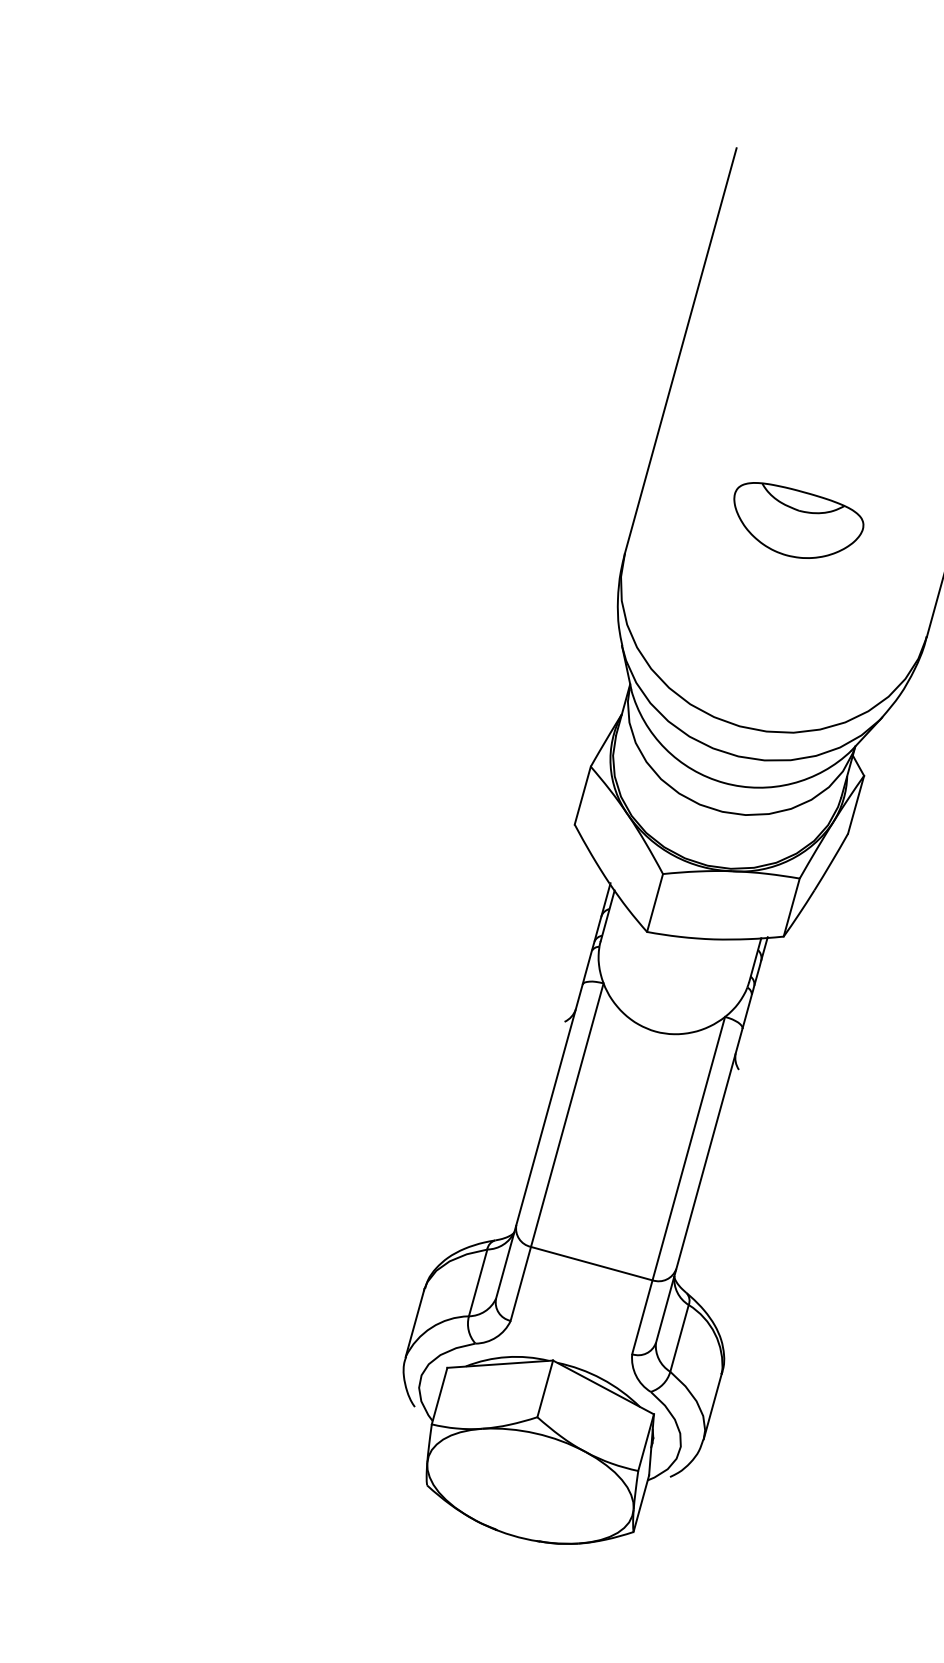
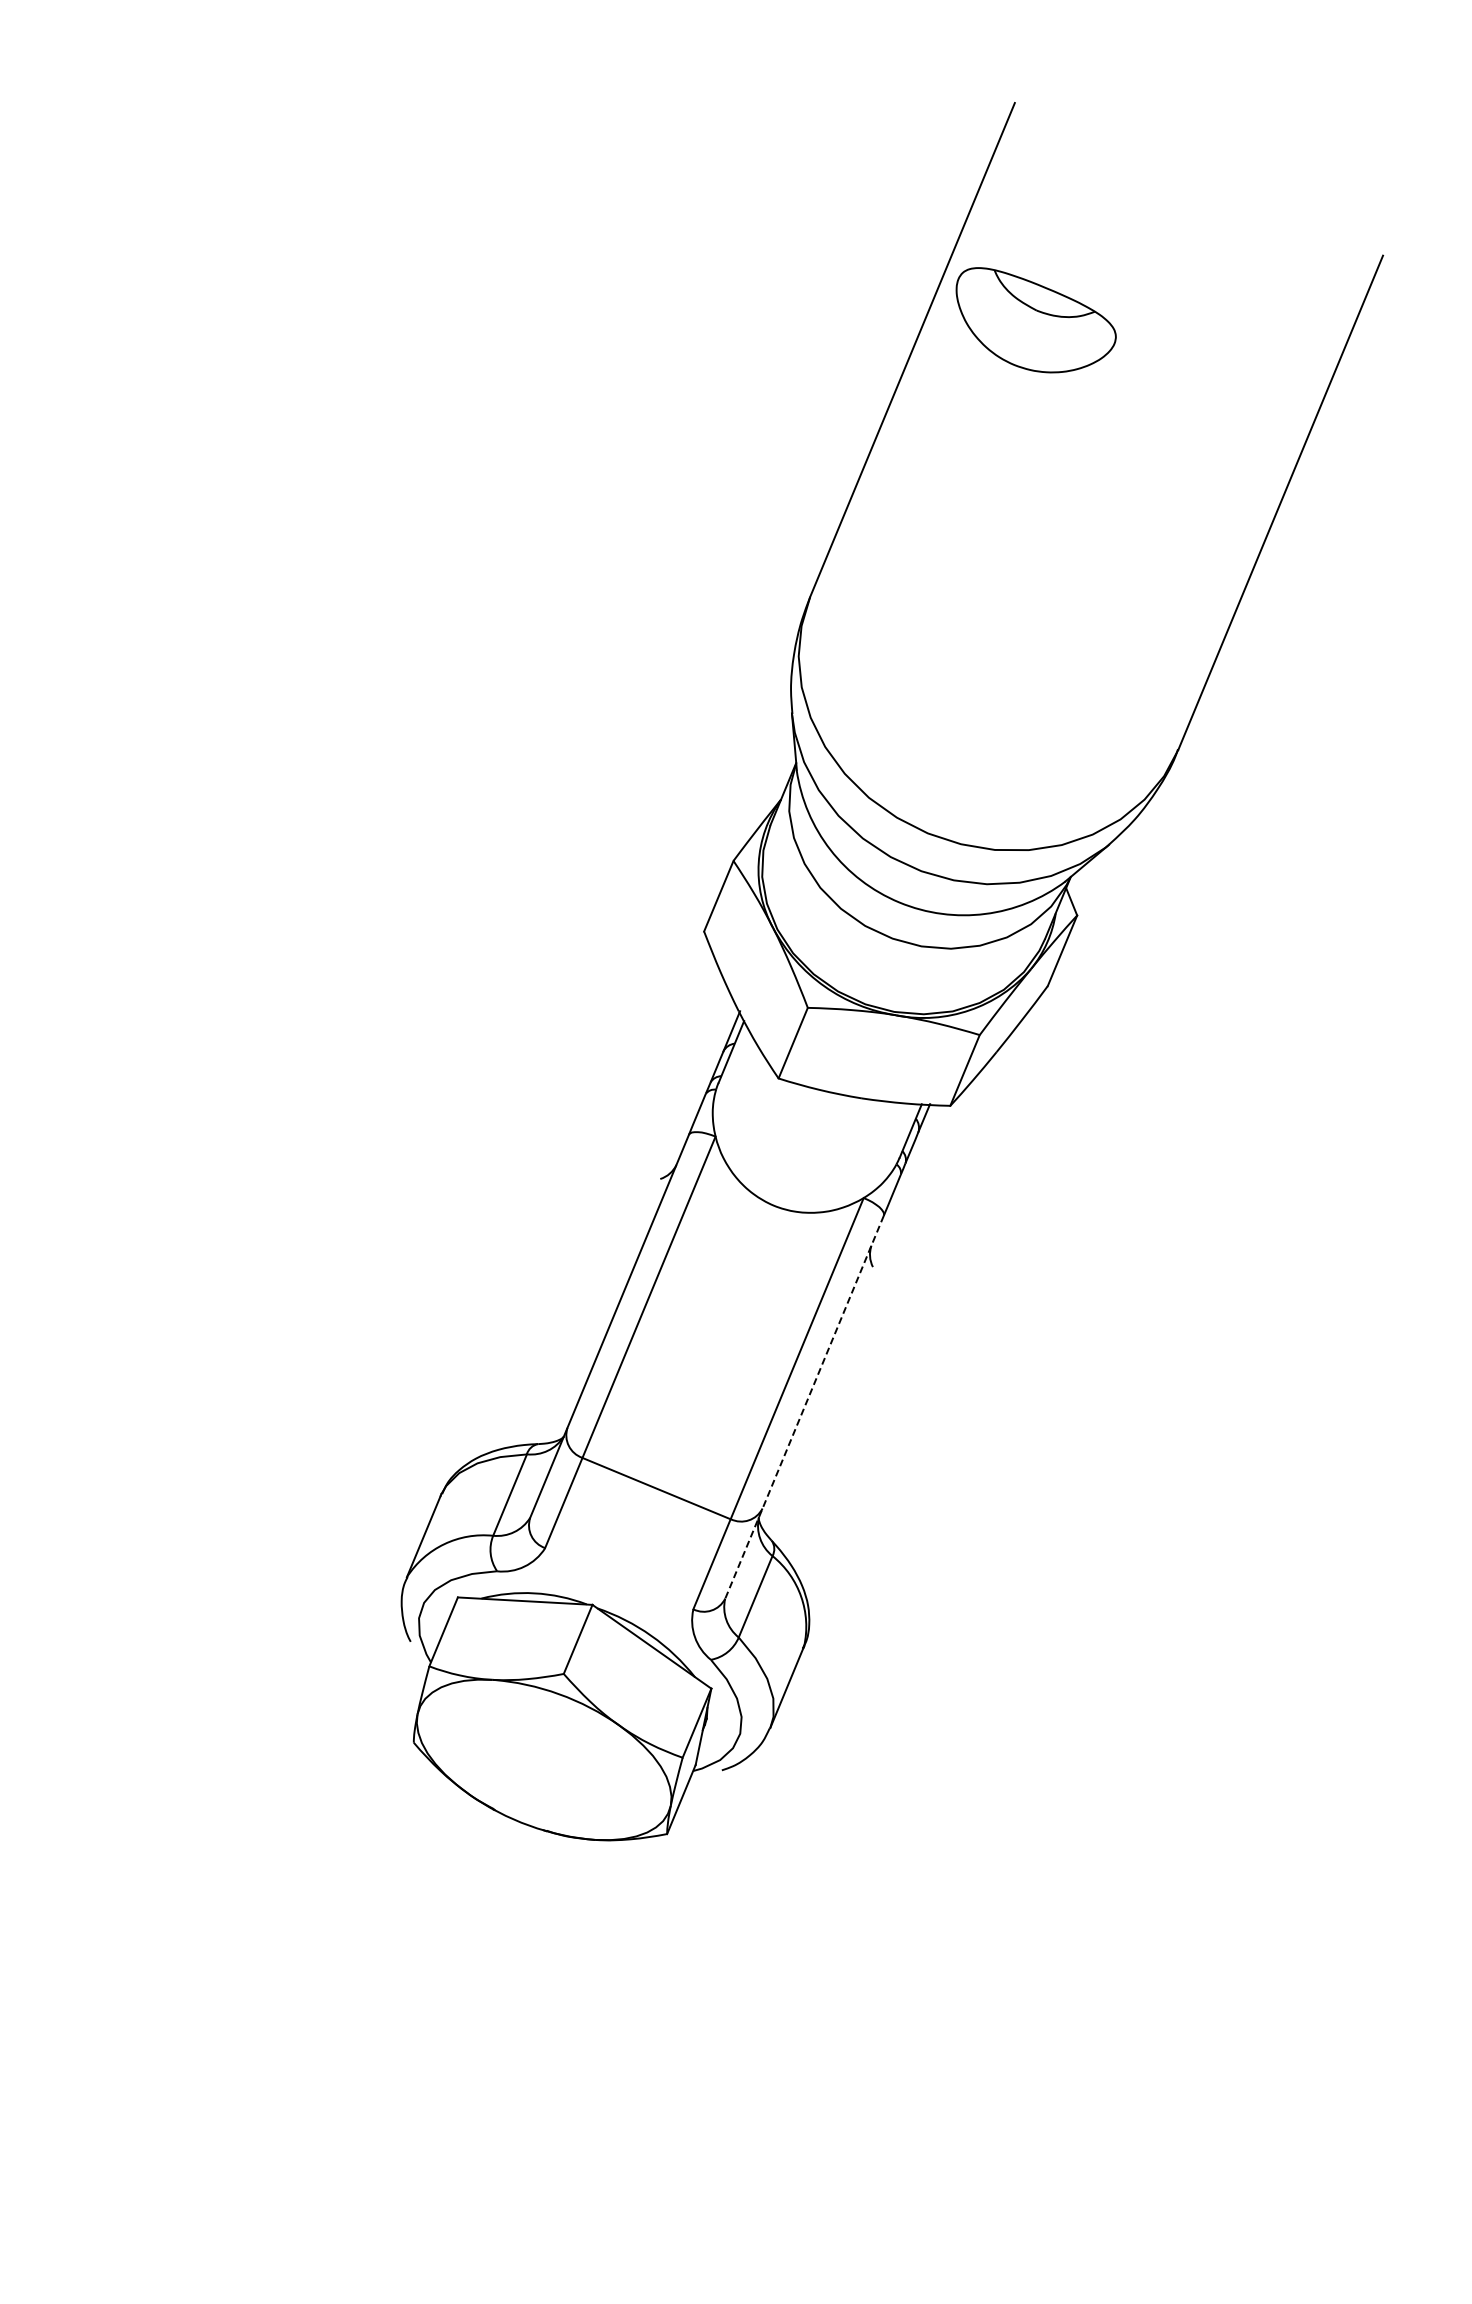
part: (799, 518) -> (1035, 320), moved
line: (699, 1186) -> (804, 1407), solid -> dashed

